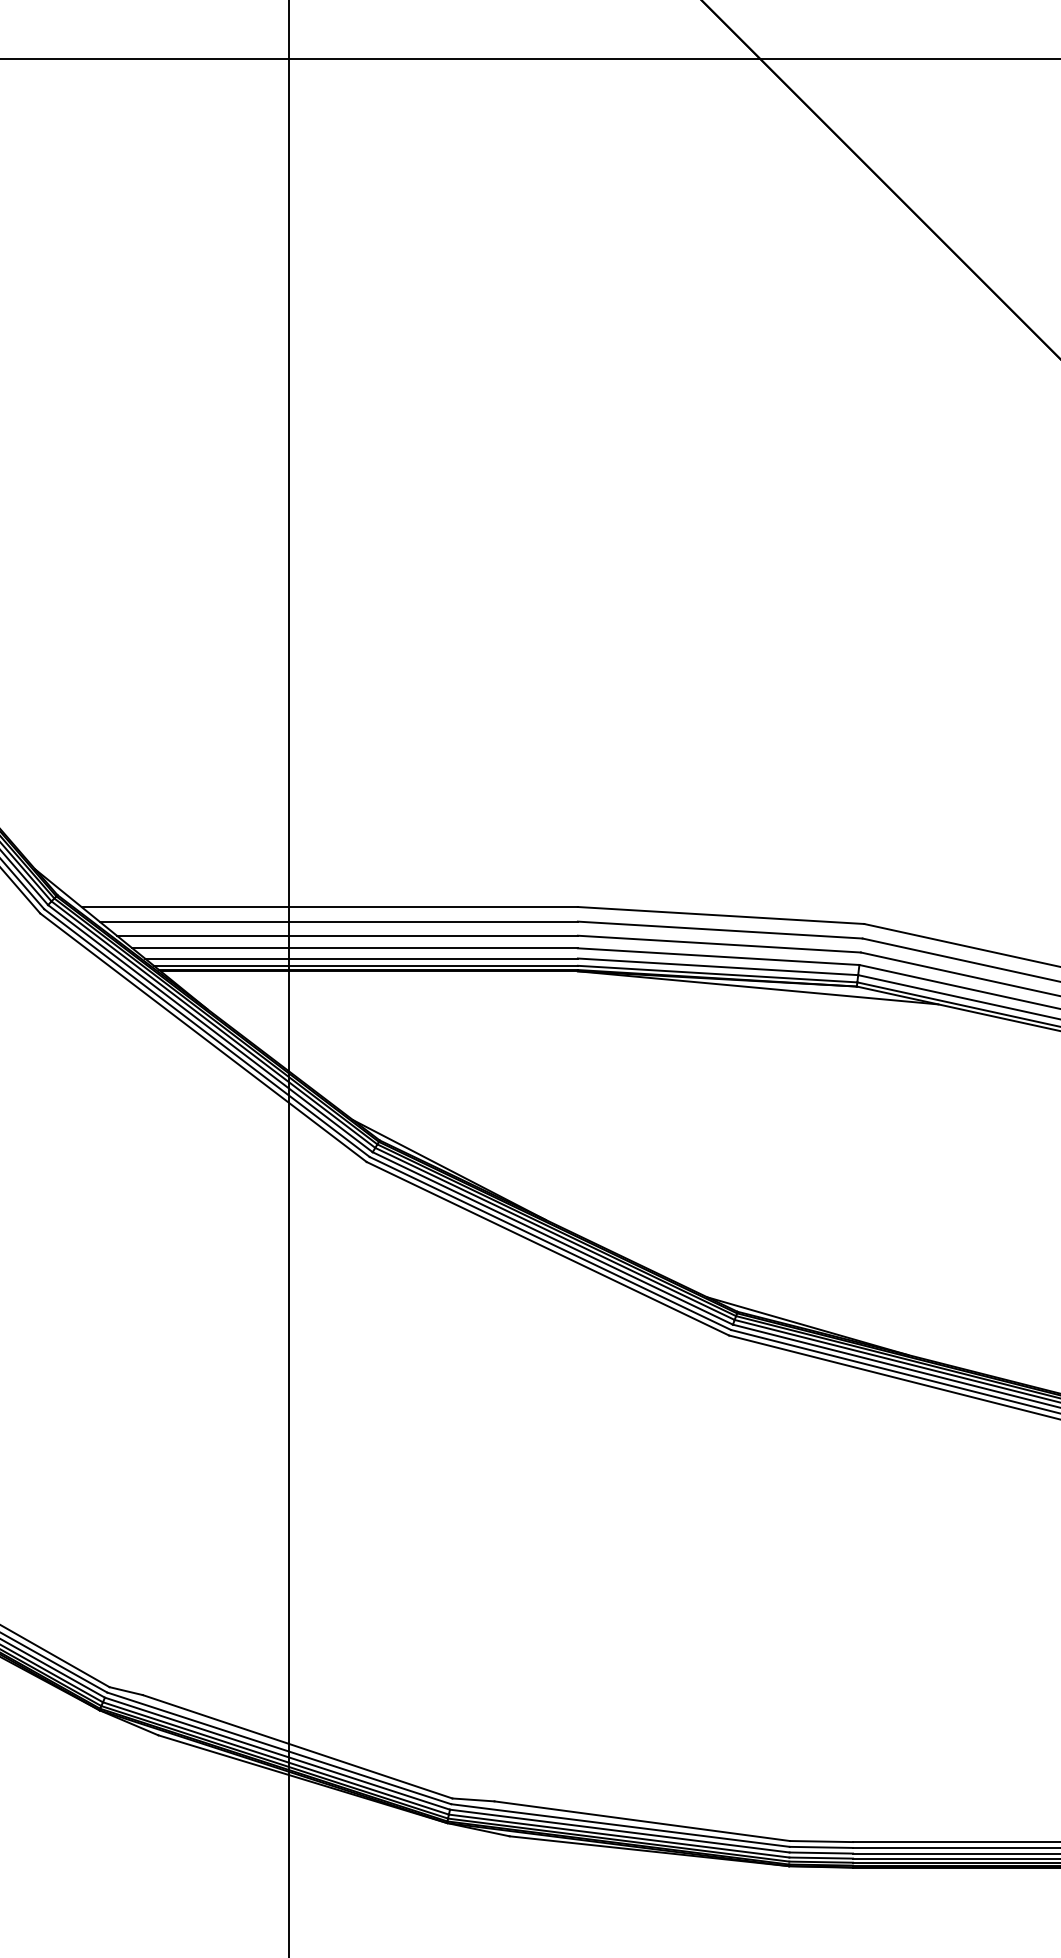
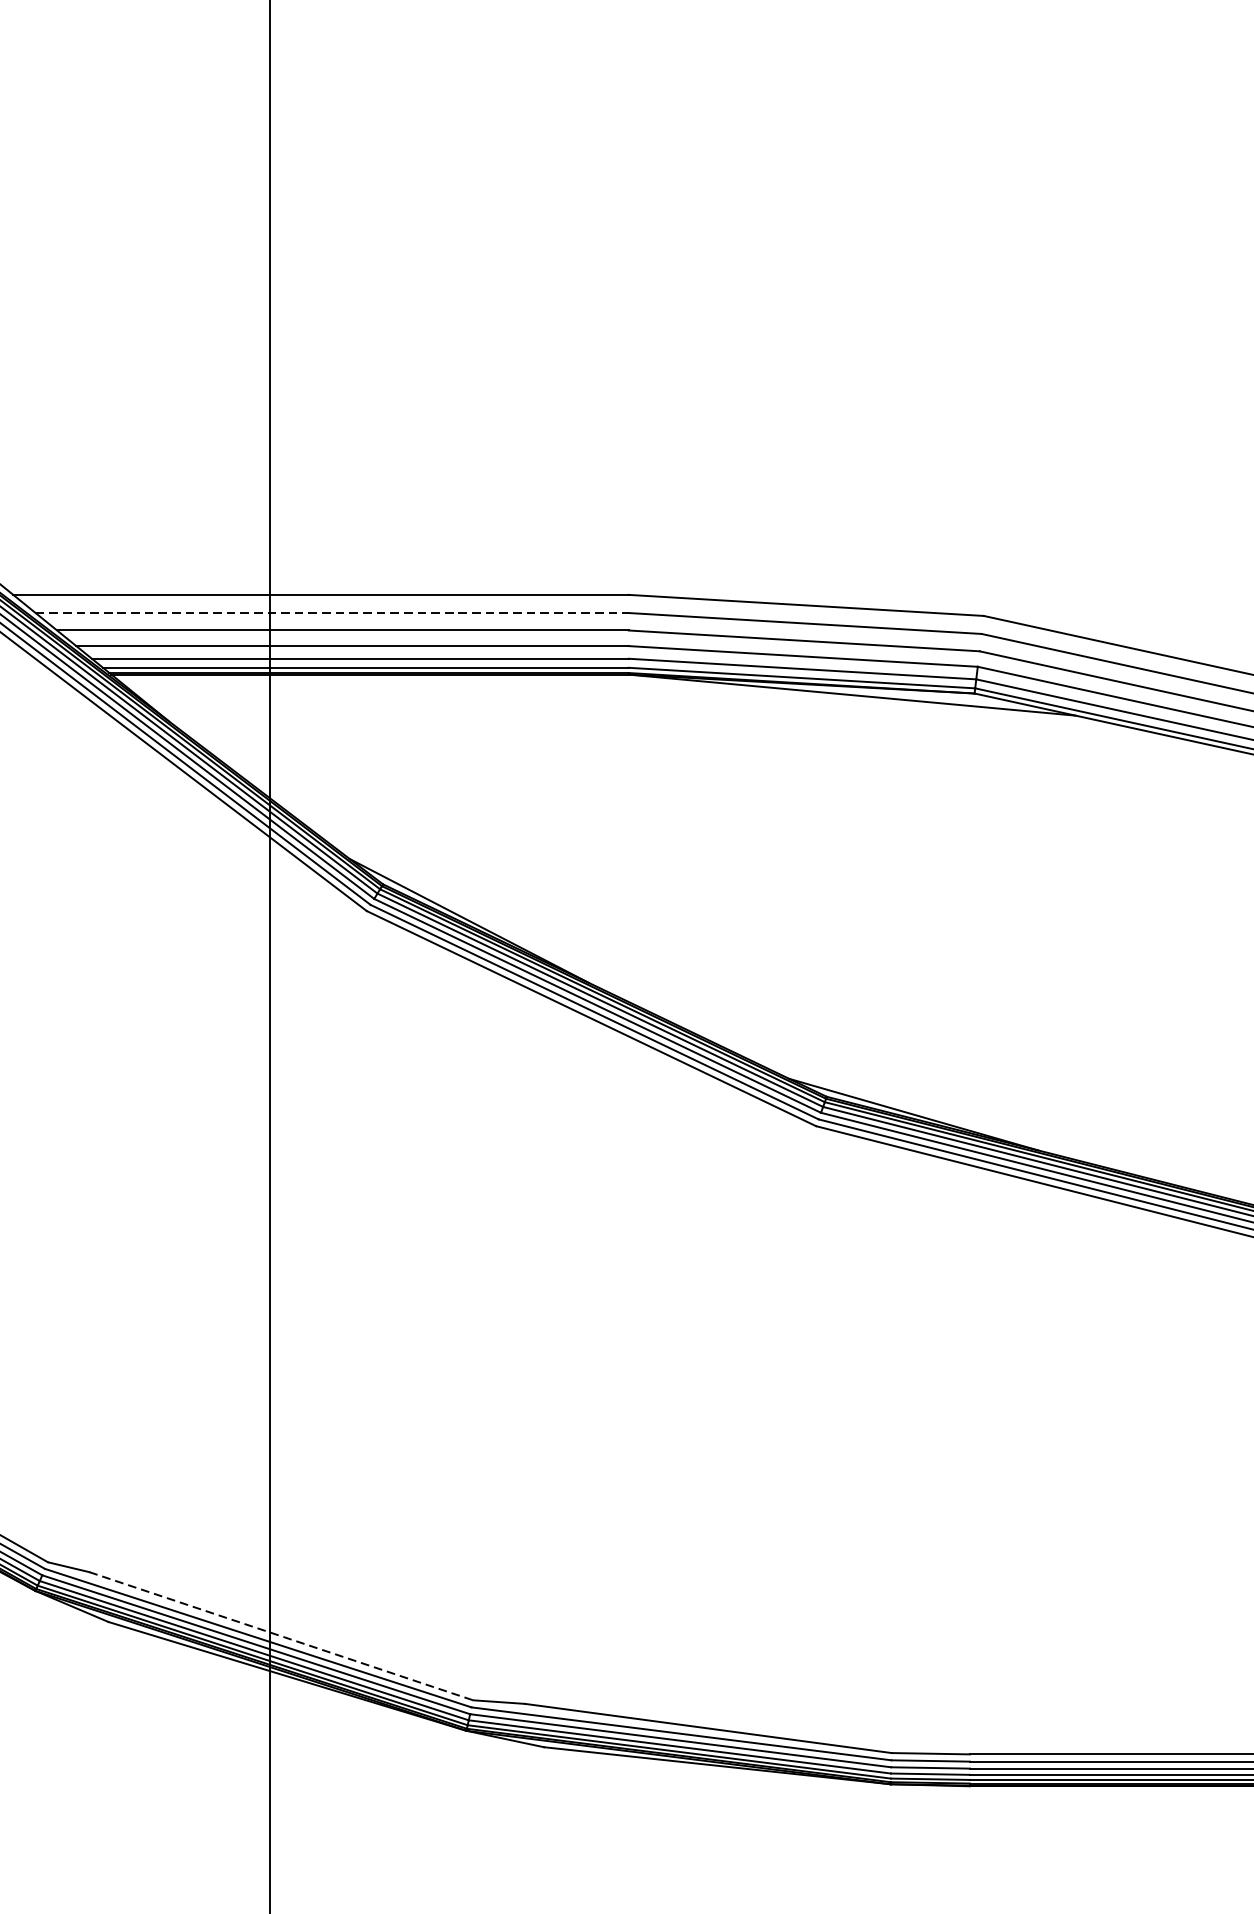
line: (339, 921) -> (333, 612), solid -> dashed
line: (298, 1746) -> (282, 1635), solid -> dashed

